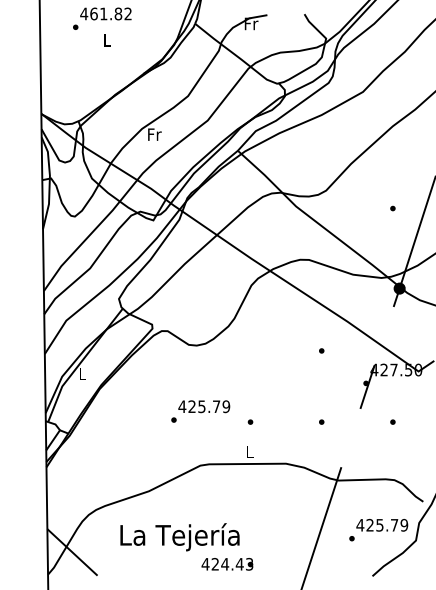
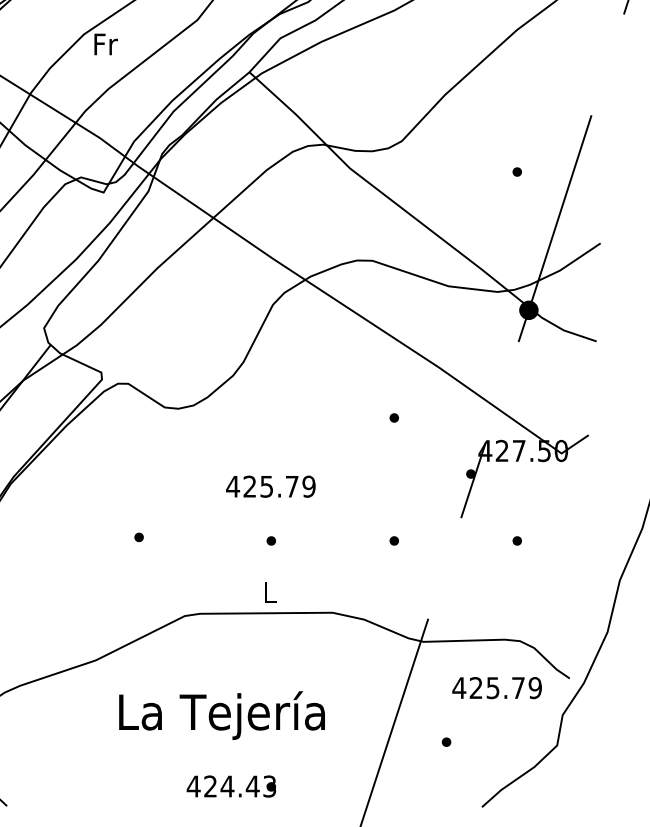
text: (204, 406) -> (271, 486), moved
text: (382, 525) -> (497, 688), moved
text: (179, 537) -> (221, 716), moved

